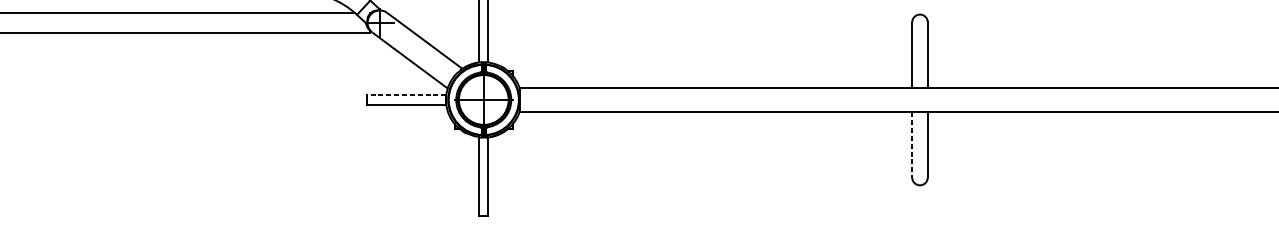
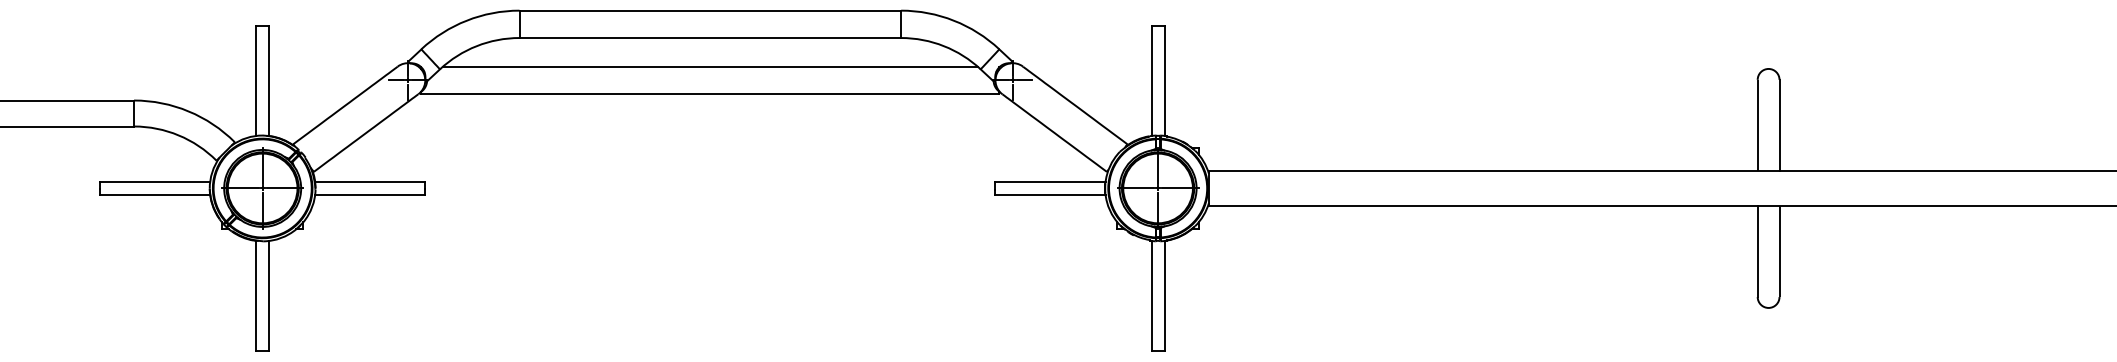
line: (406, 94) -> (1049, 181), dashed -> solid
line: (912, 145) -> (1757, 251), dashed -> solid

